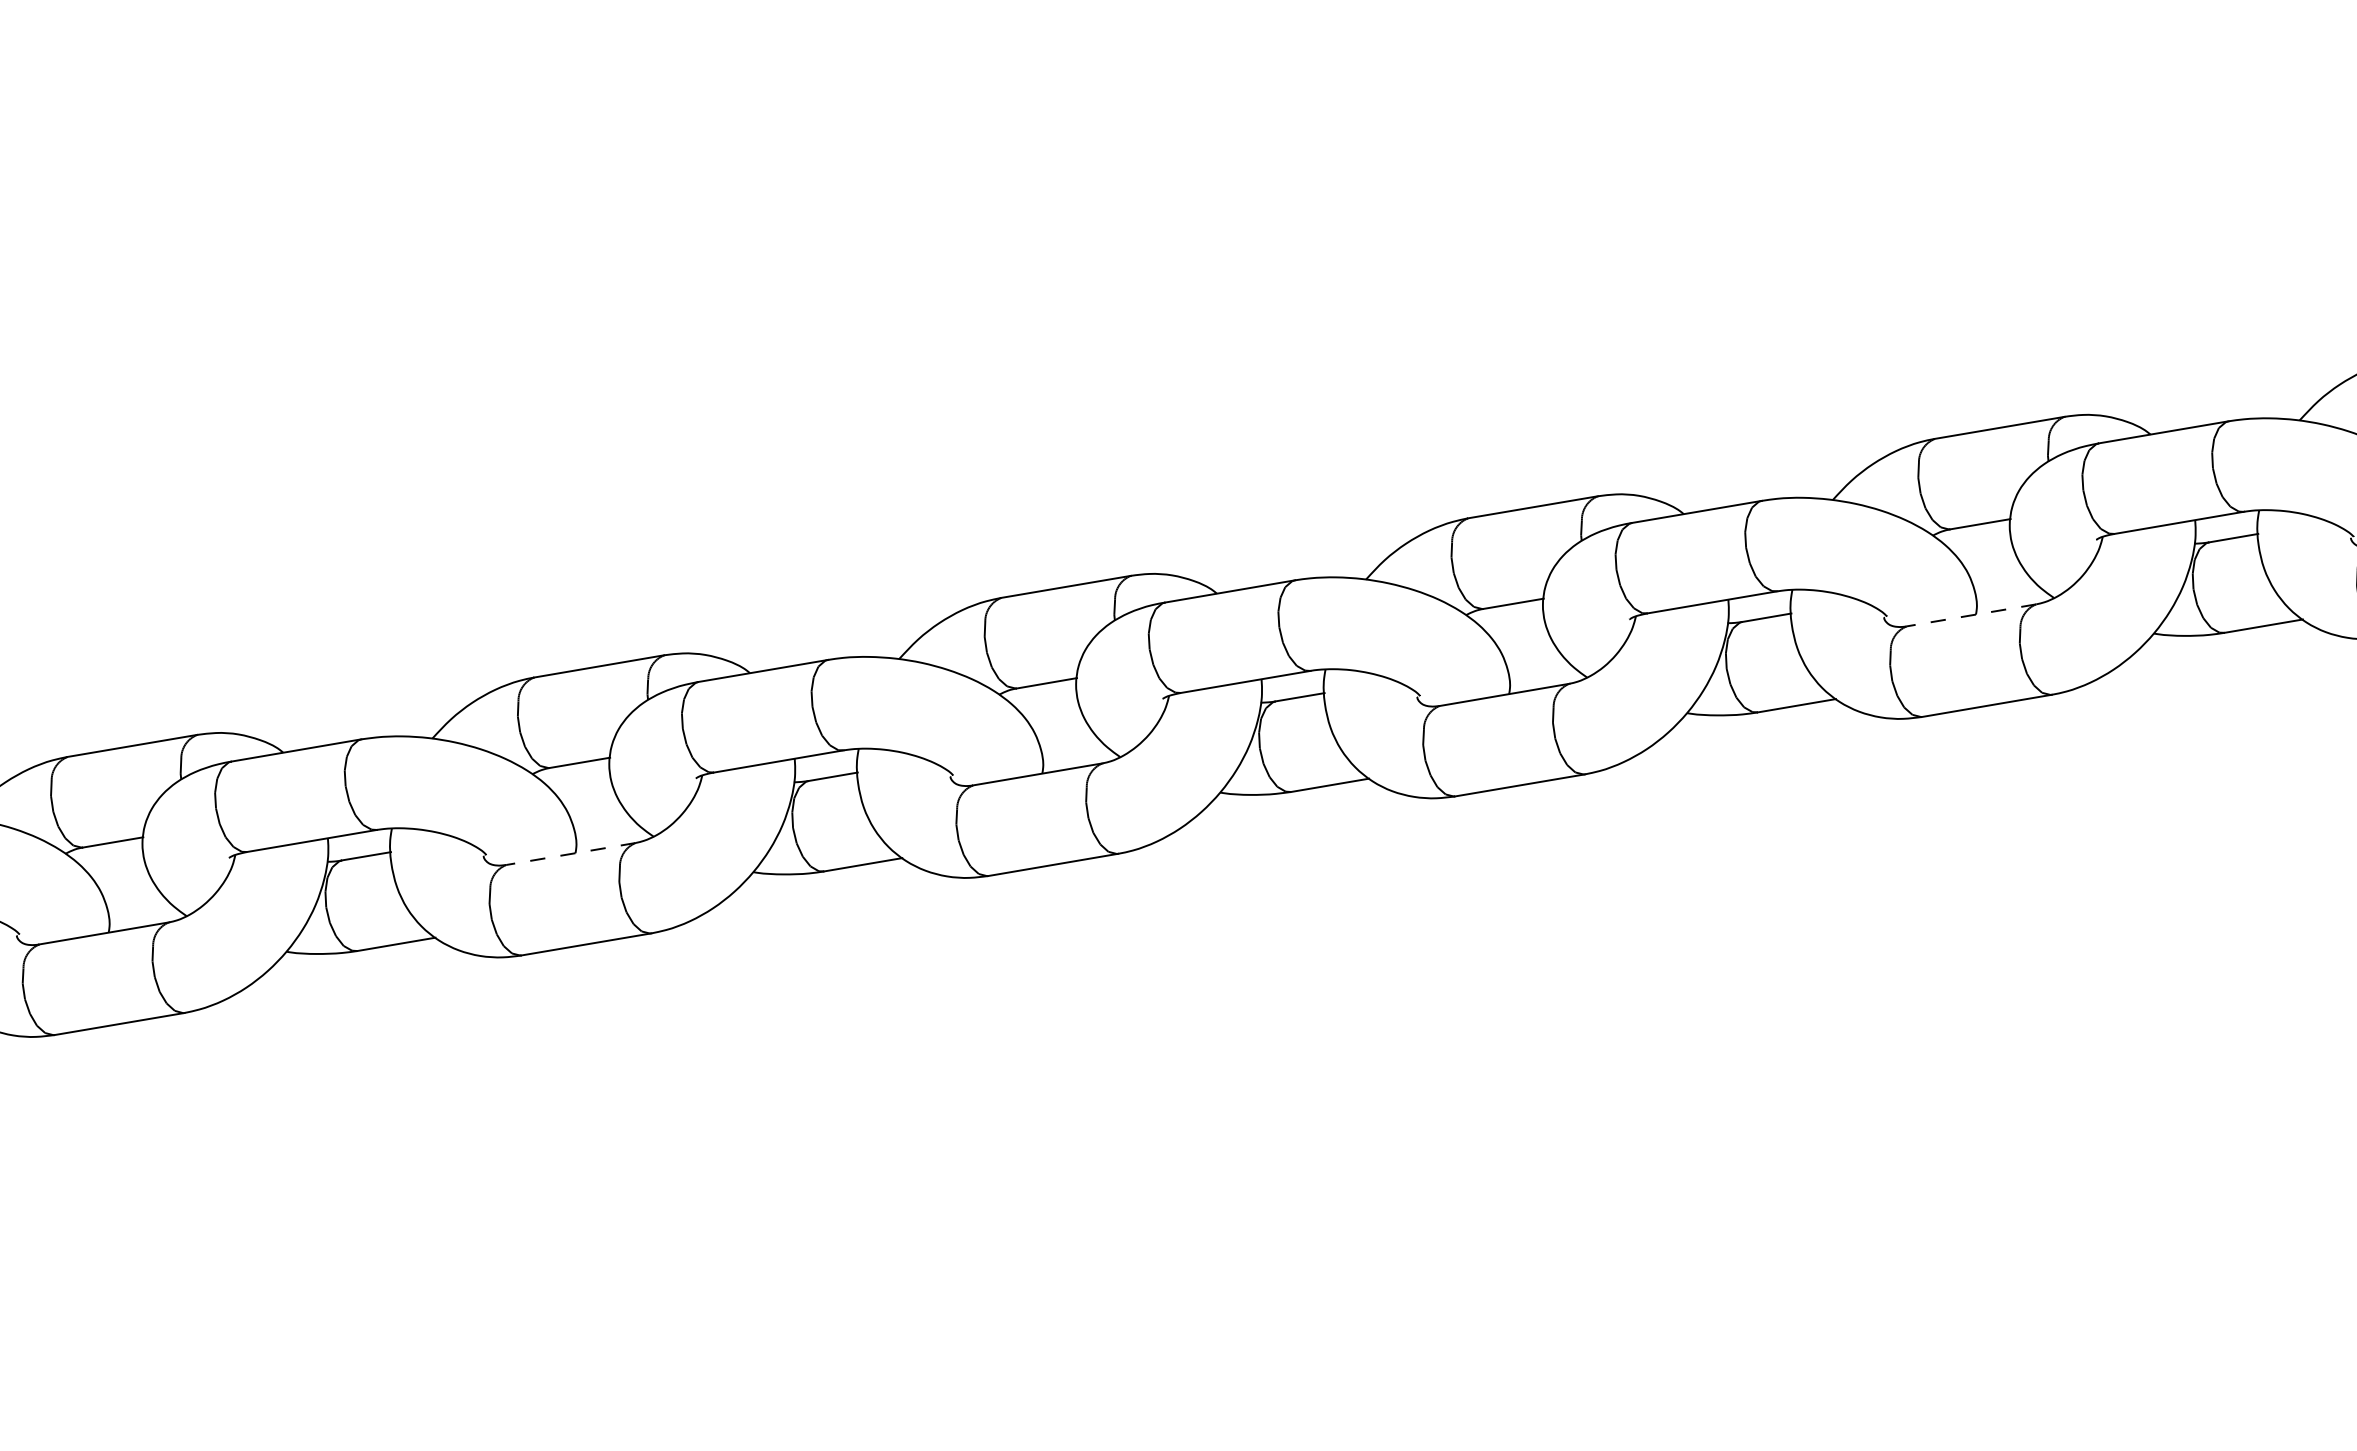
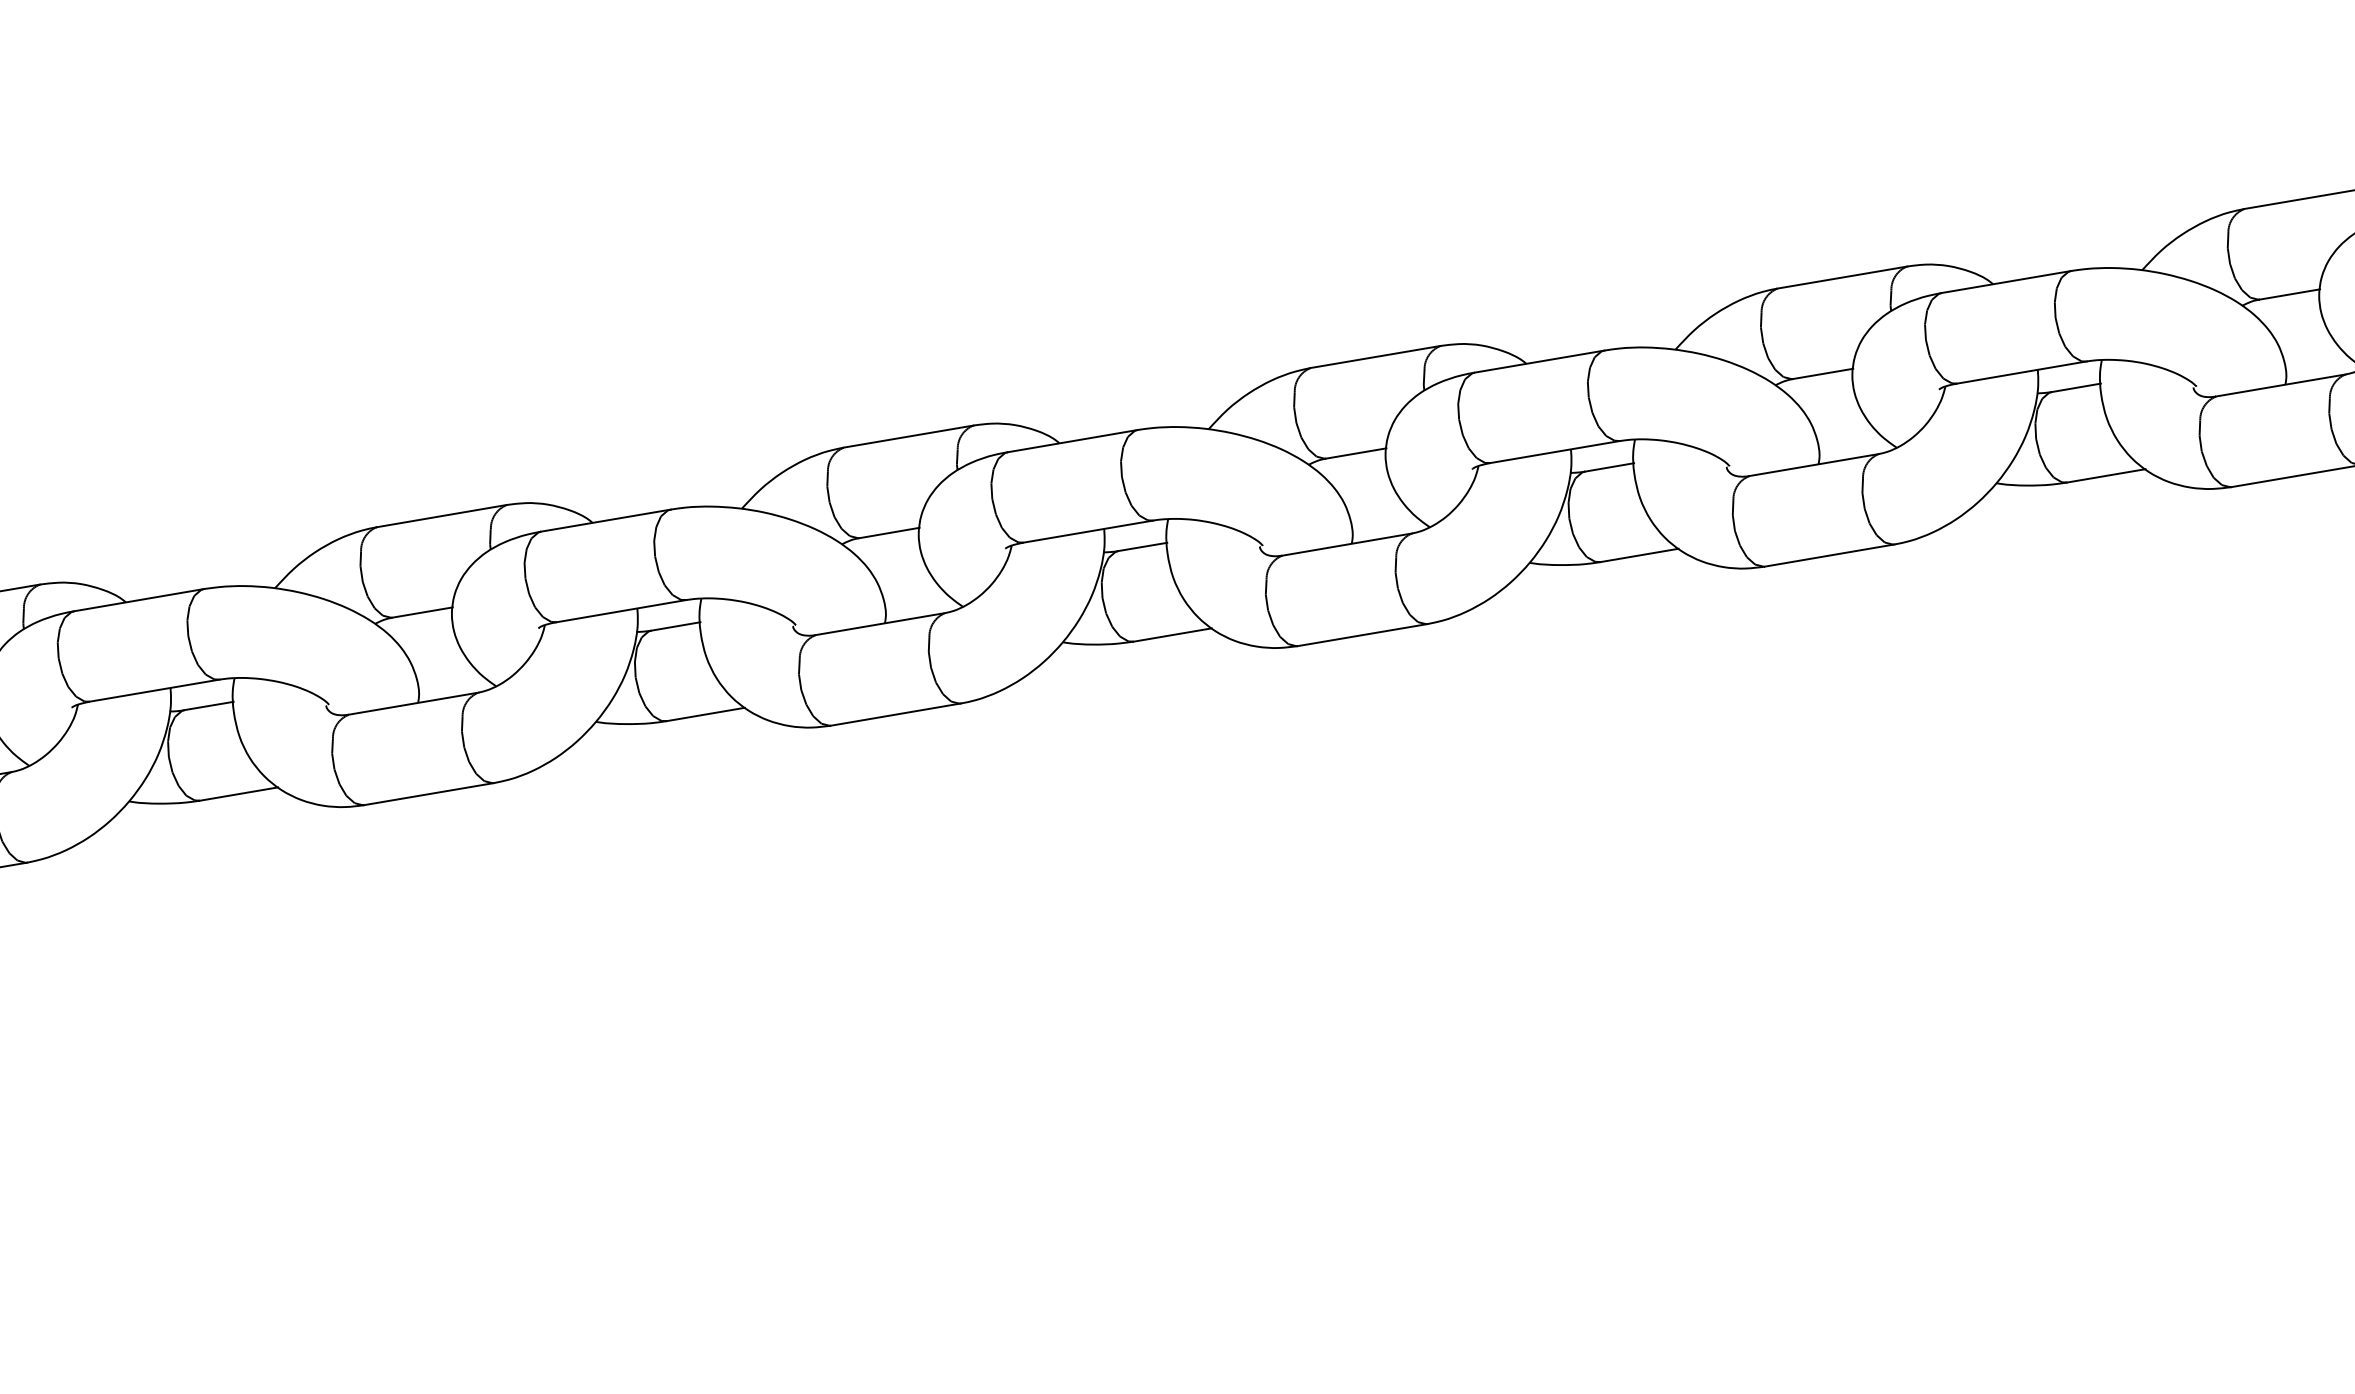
line: (1971, 615) -> (1814, 465), dashed -> solid
line: (571, 853) -> (414, 703), dashed -> solid

